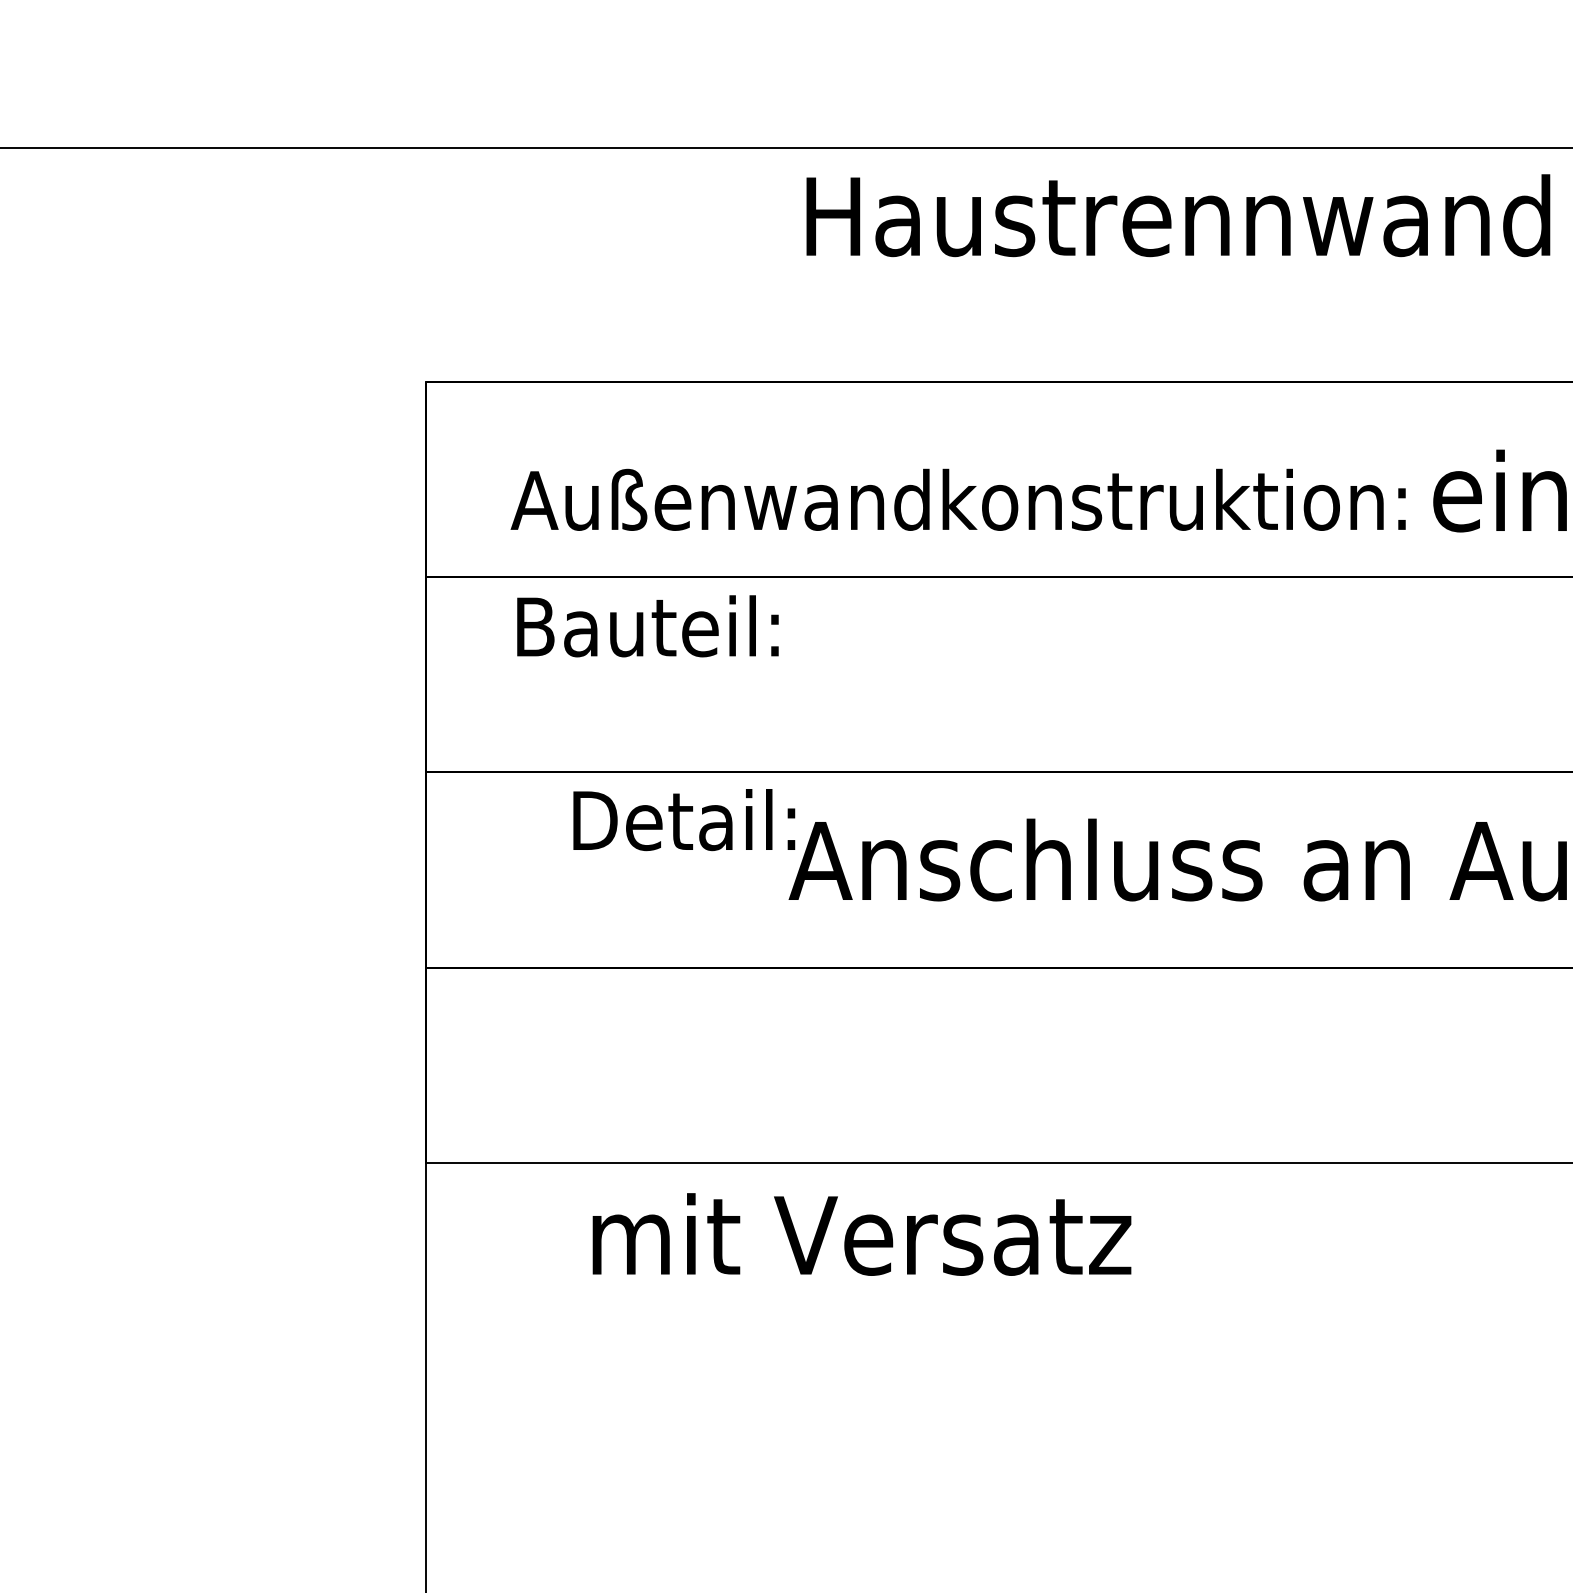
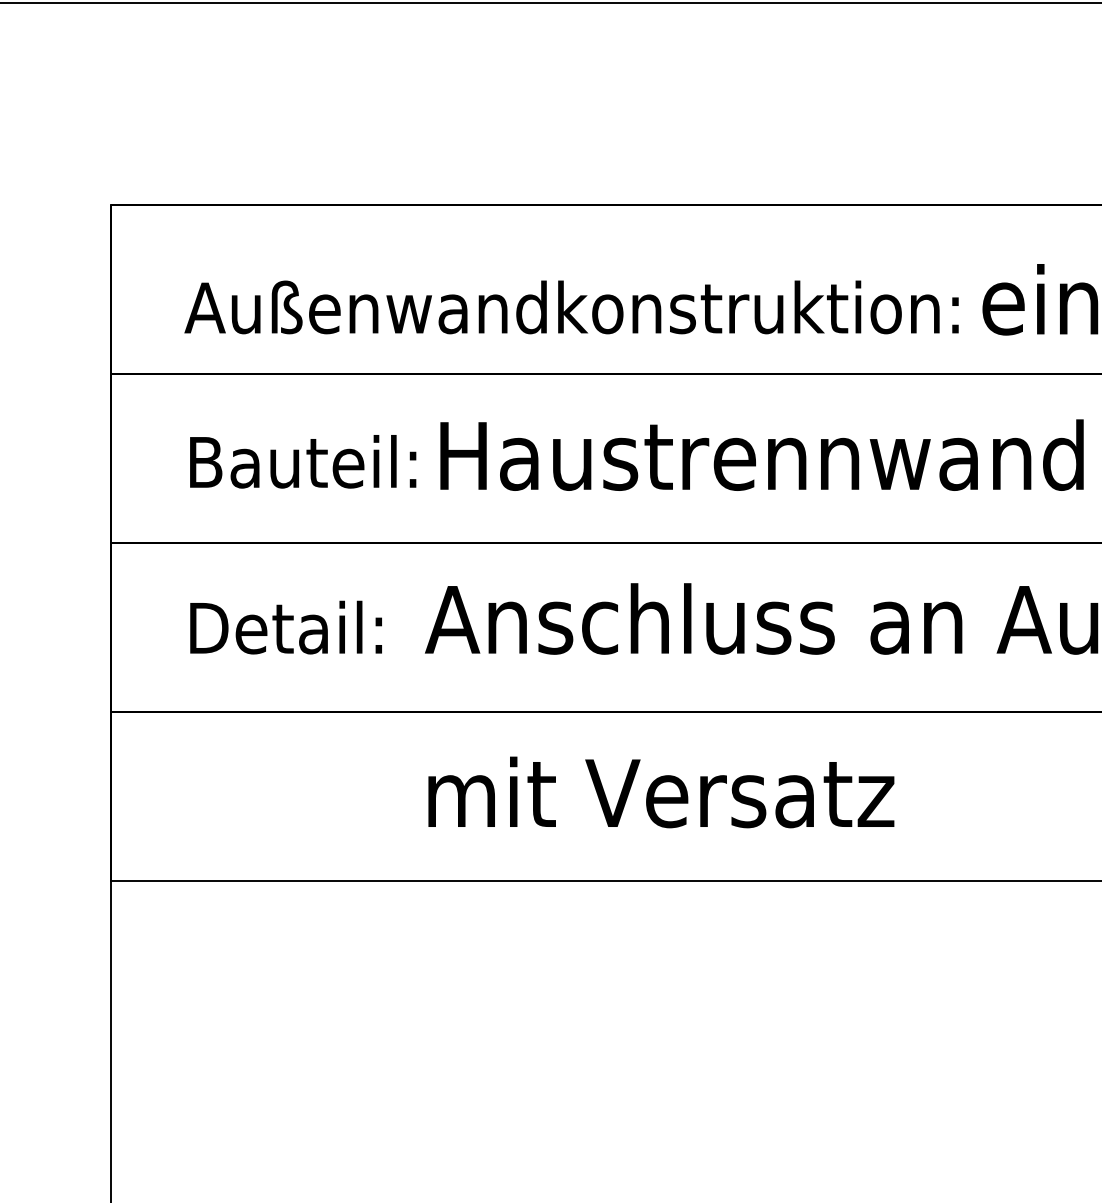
text: (1178, 215) -> (762, 455), moved
text: (647, 626) -> (302, 461), moved
text: (684, 820) -> (286, 628), moved
text: (861, 1234) -> (660, 792), moved

